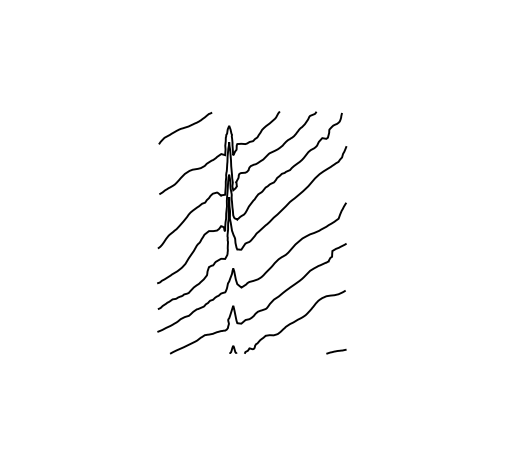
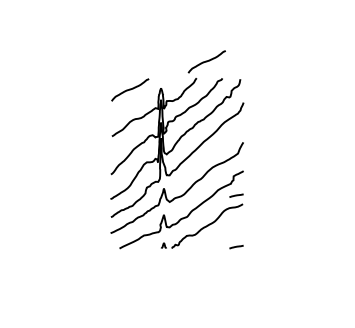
curve: (294, 88) -> (207, 62), added
line: (336, 278) -> (236, 195), added

